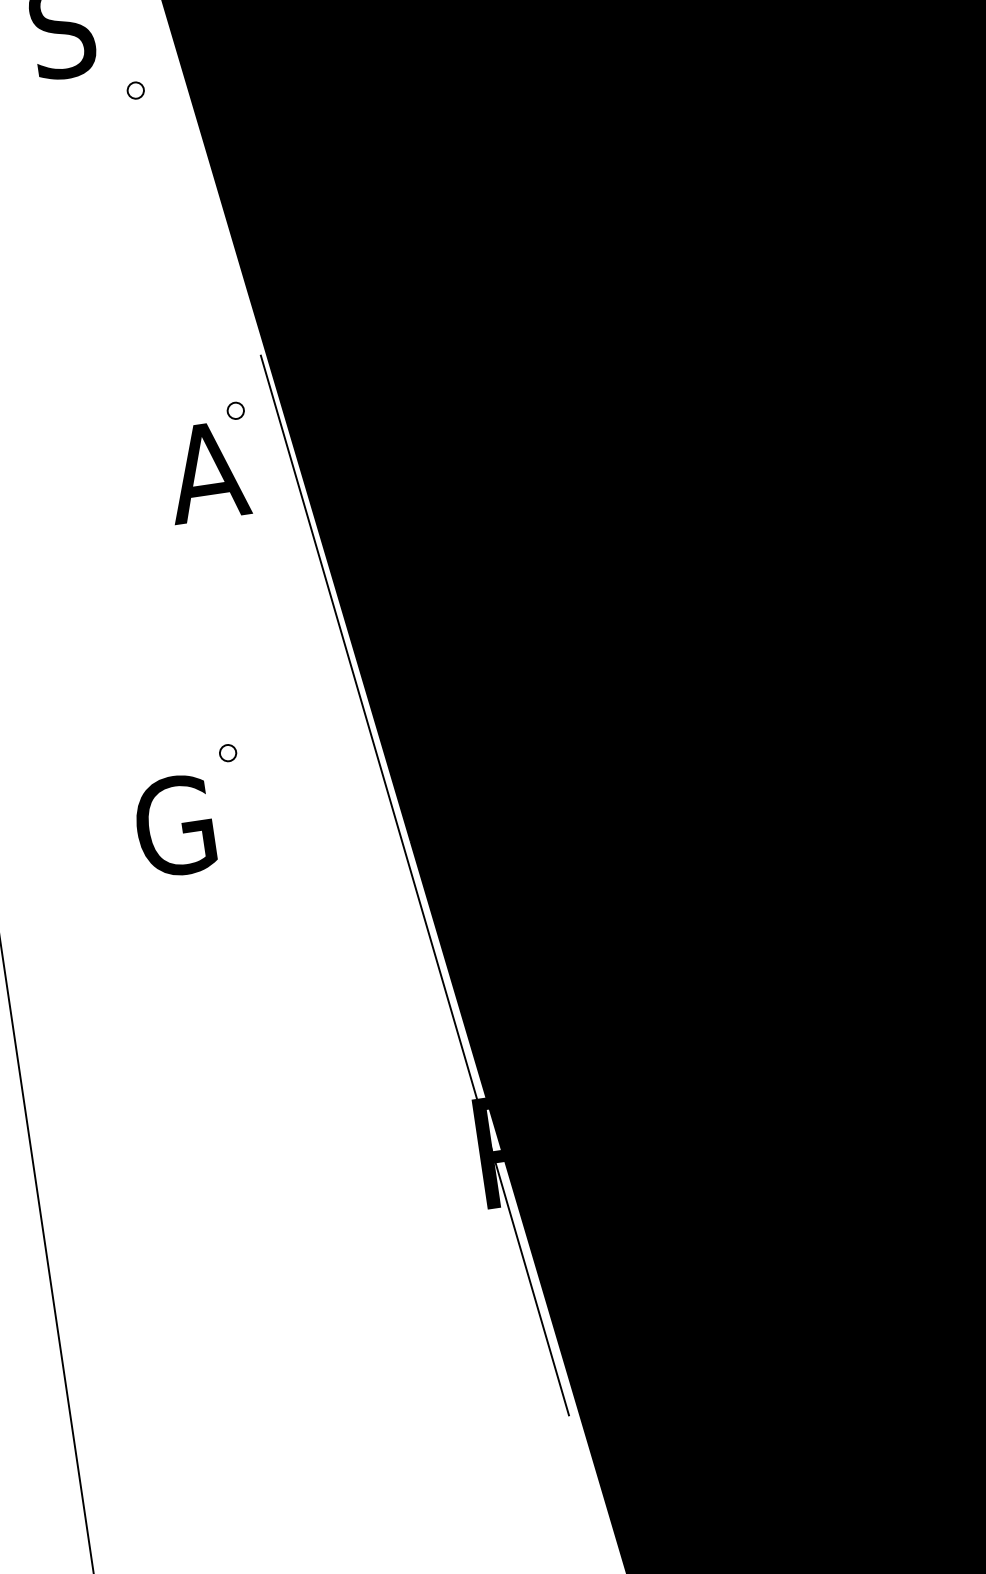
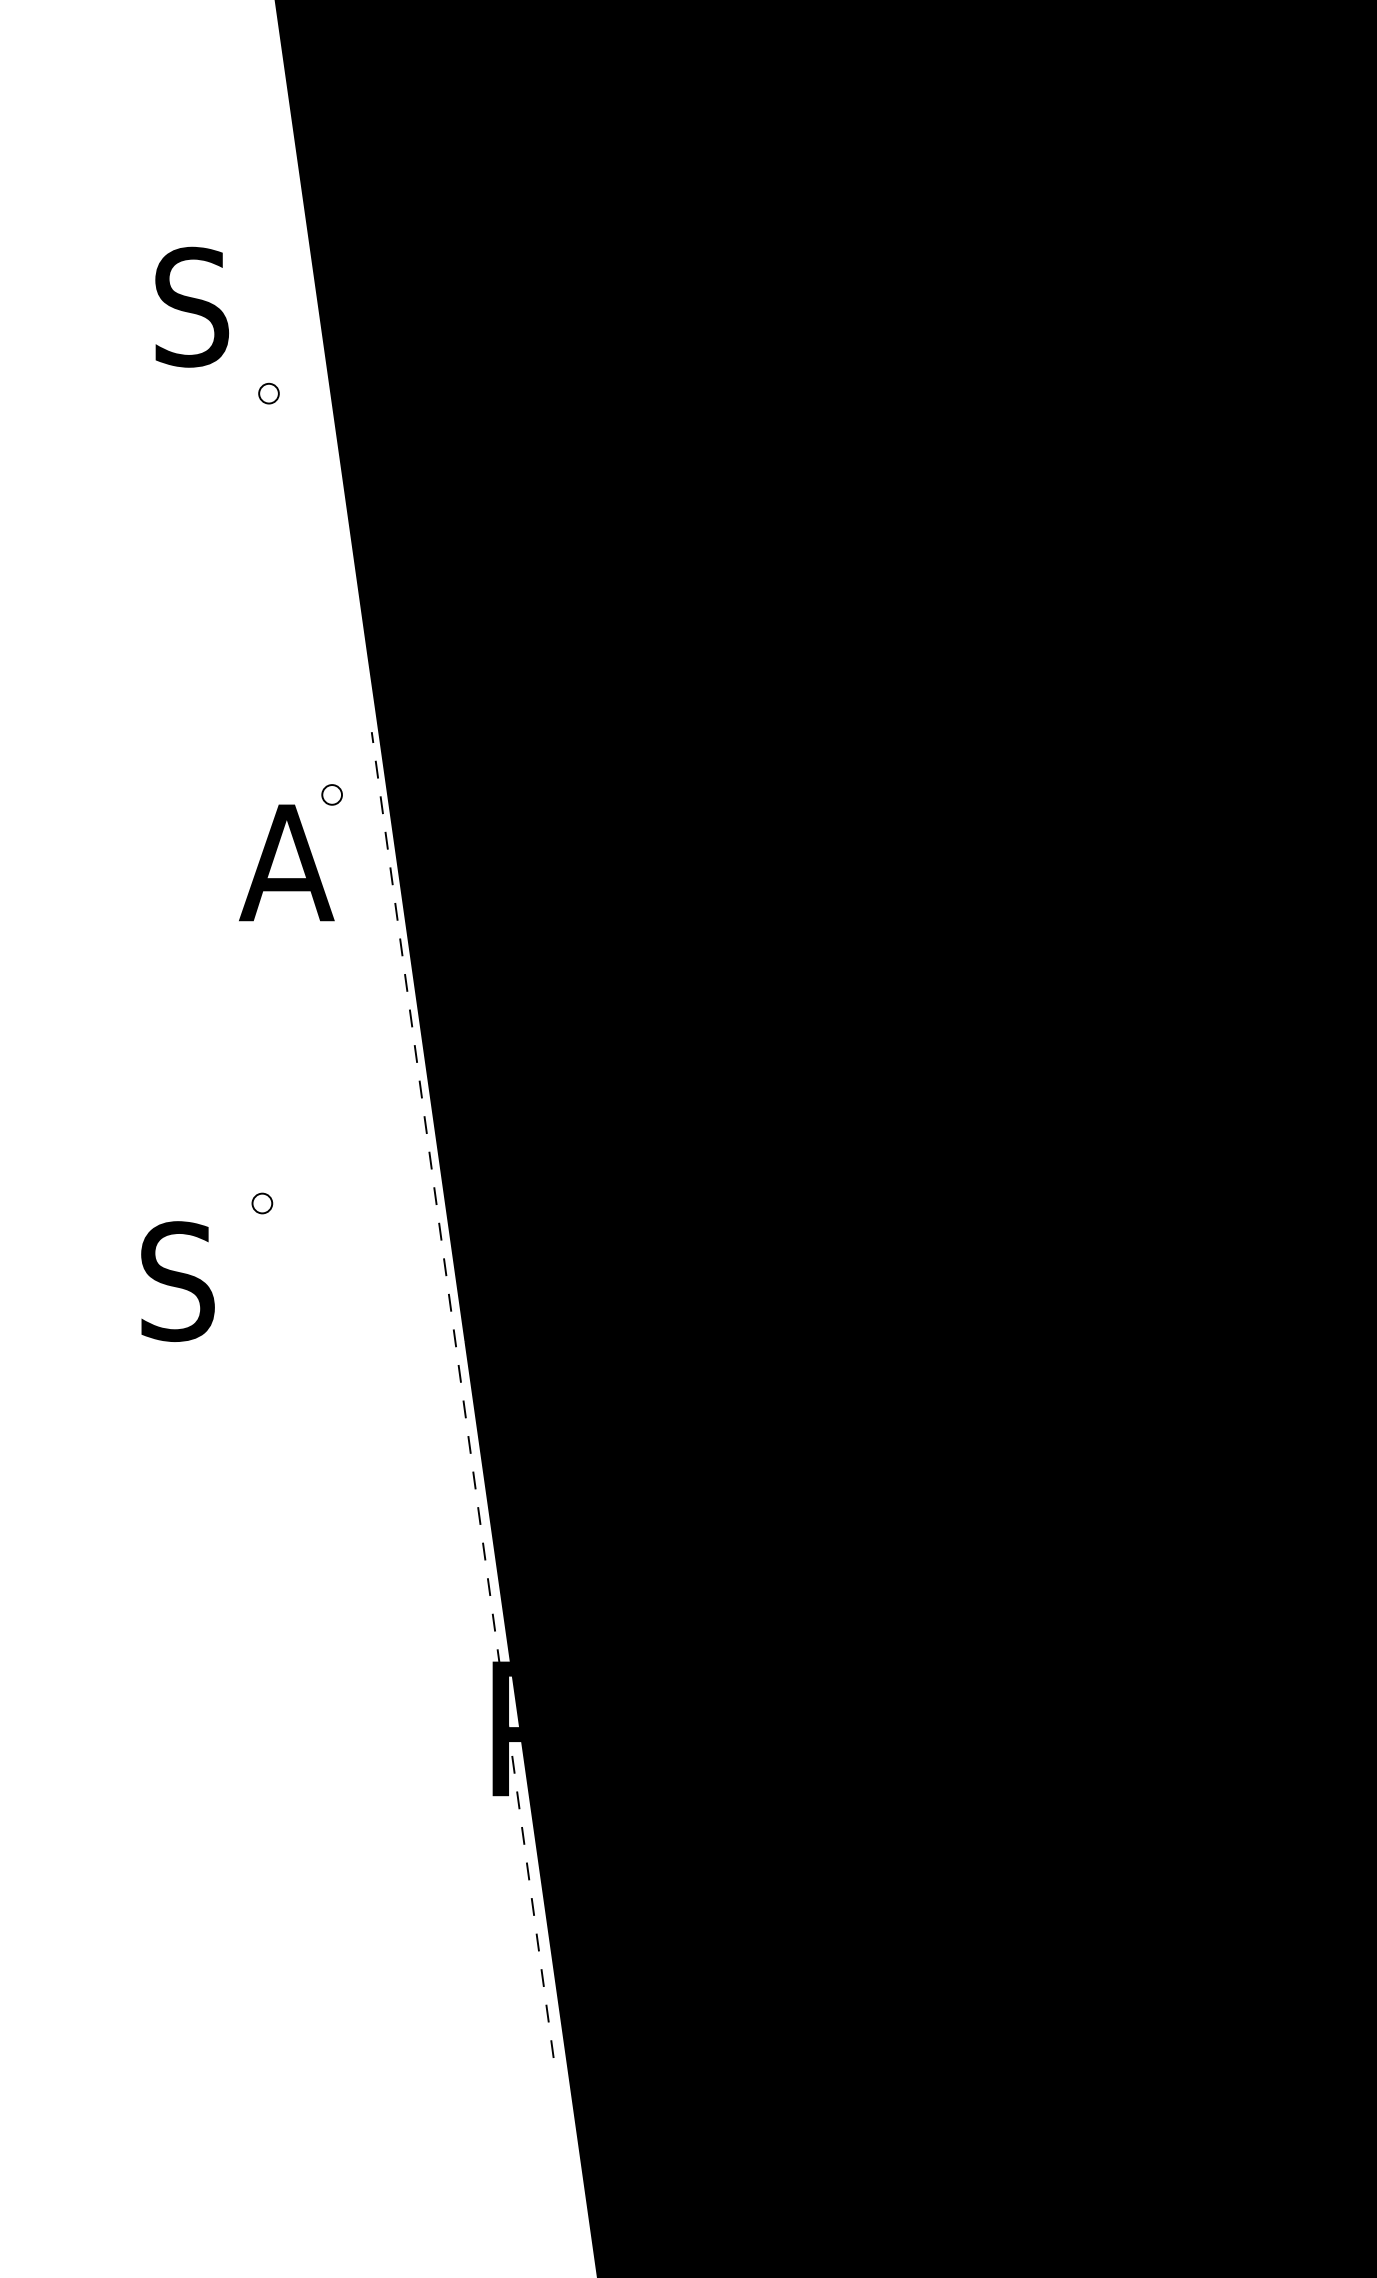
text: (174, 826) -> (185, 1281), G -> S
line: (414, 885) -> (462, 1394), solid -> dashed

